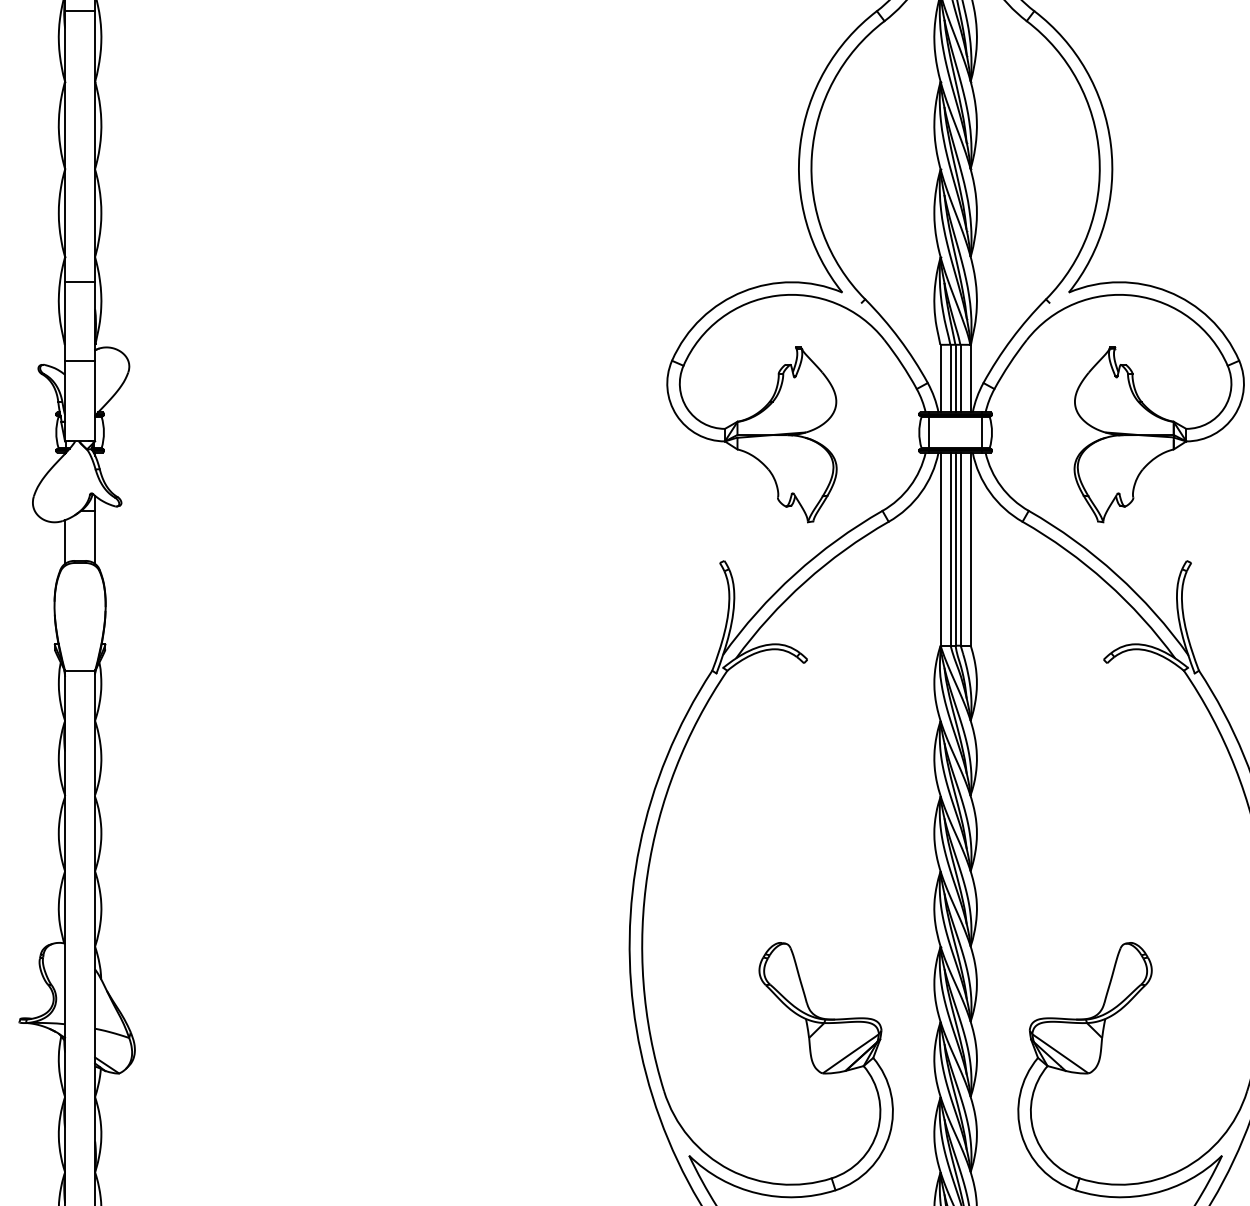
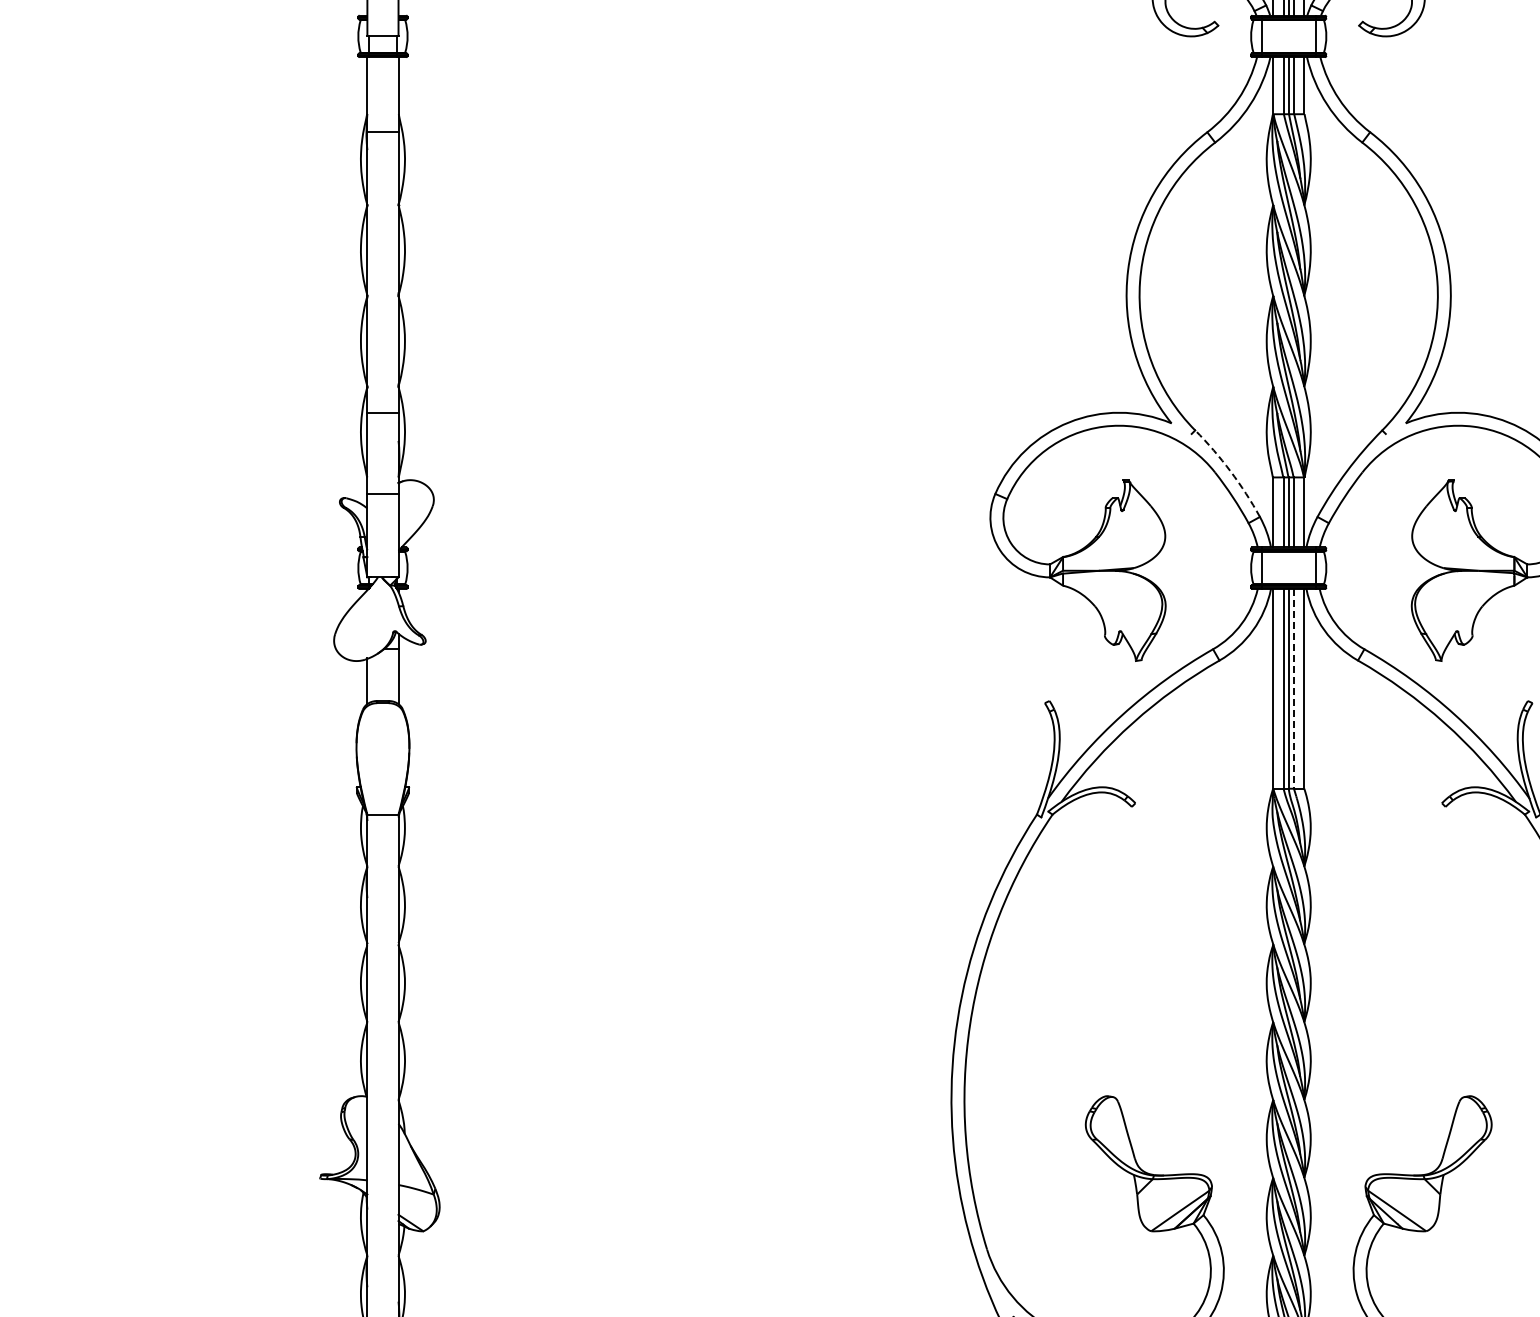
arc: (899, 339) -> (1230, 471), solid -> dashed
line: (960, 548) -> (1293, 688), solid -> dashed

